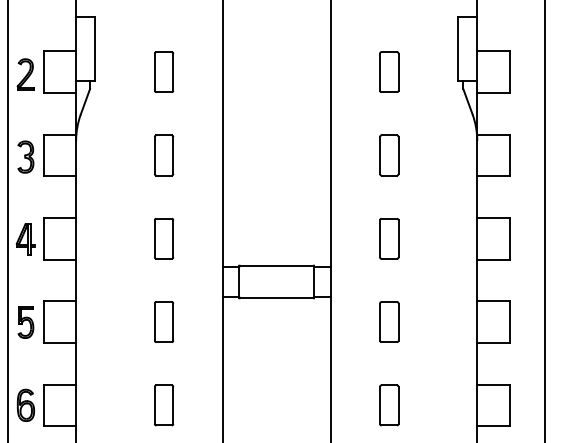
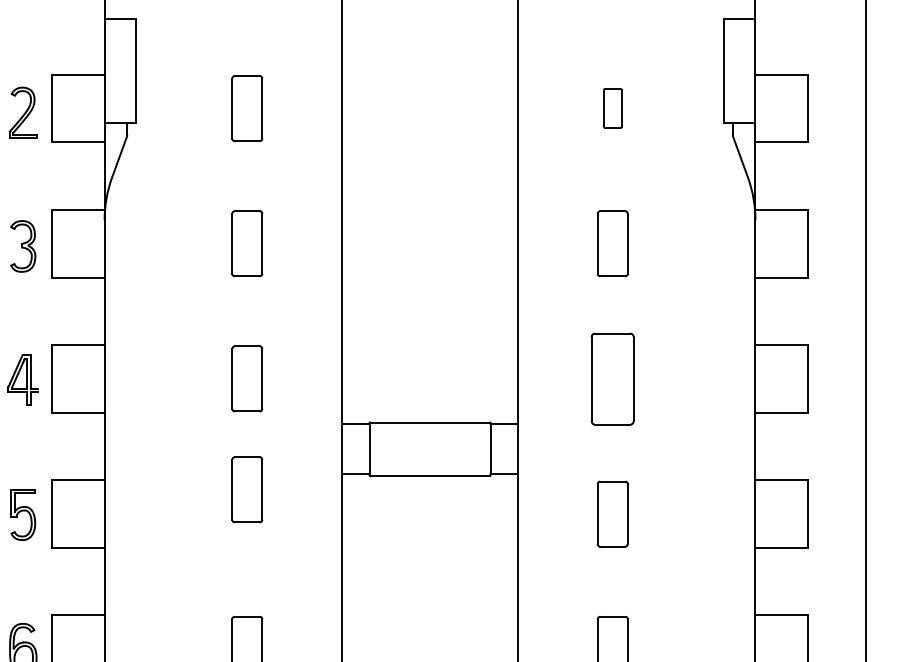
part: (389, 71) -> (613, 107), size x0.6
part: (389, 238) -> (613, 378), size x1.4
part: (164, 321) -> (248, 488), moved

